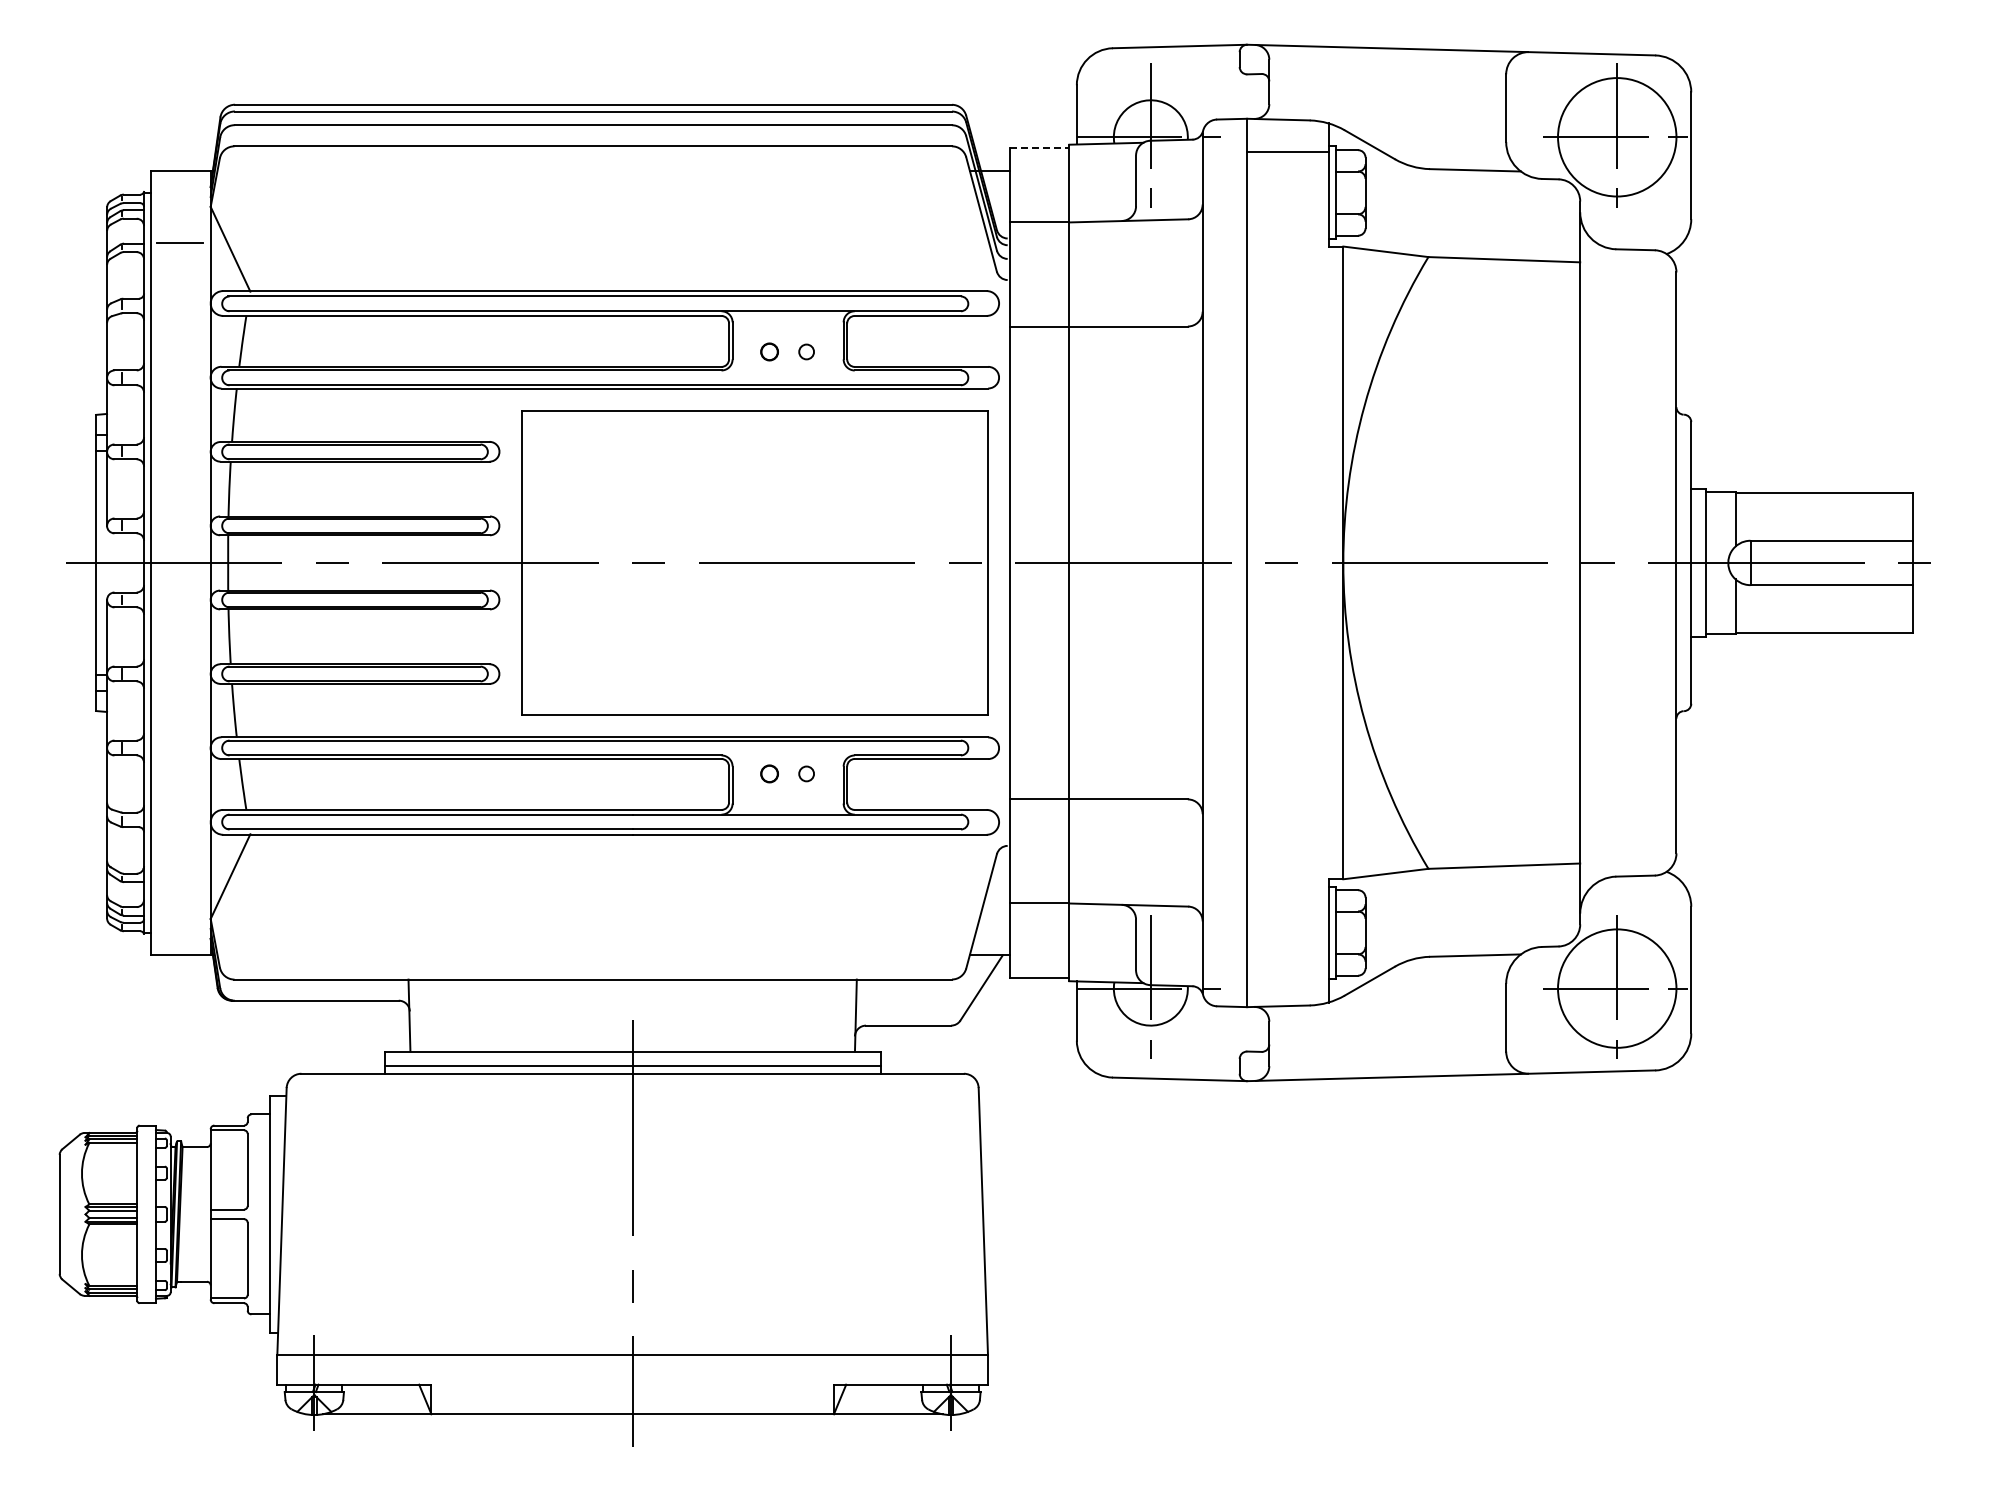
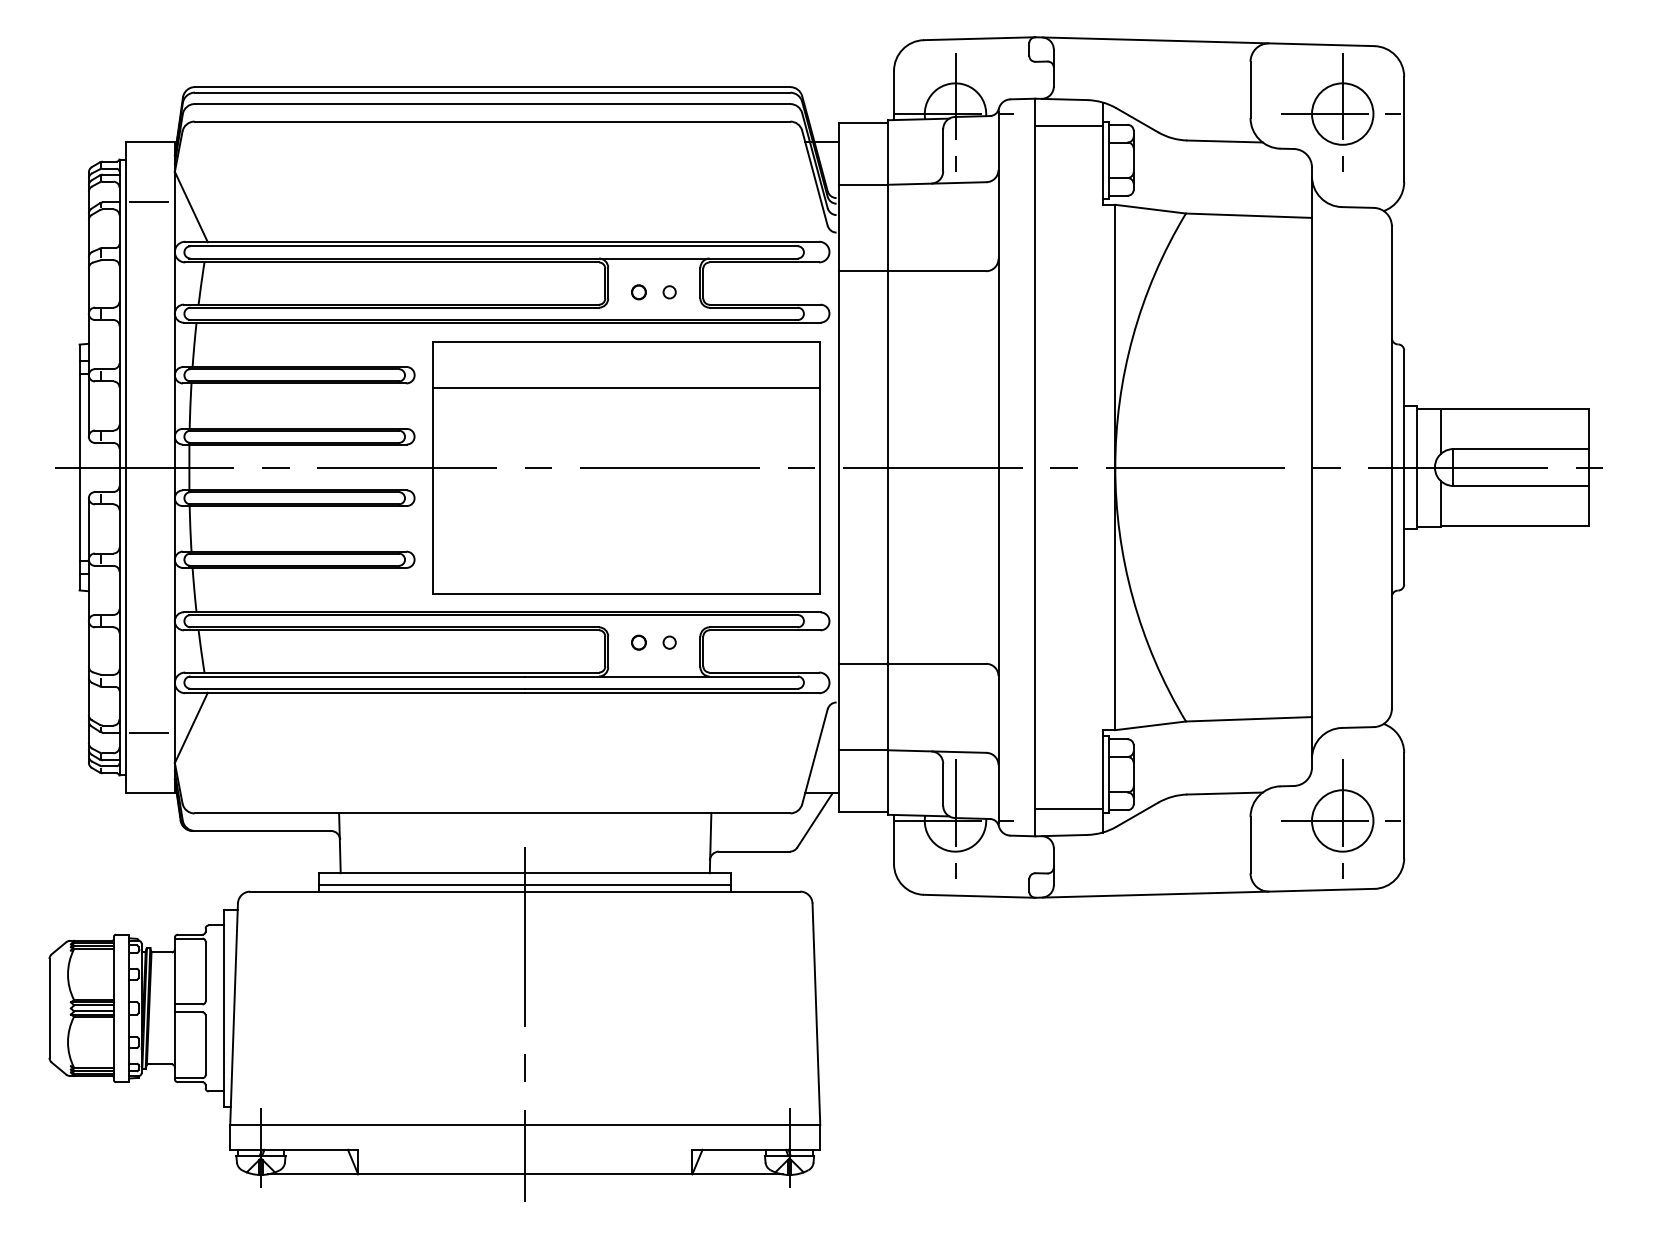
circle: (1617, 137) -> (1342, 114), size x0.62
line: (1039, 148) -> (863, 123), dashed -> solid
line: (754, 466) -> (626, 387), added
line: (179, 882) -> (148, 732), added
line: (1287, 973) -> (1068, 808), added
circle: (1617, 988) -> (1342, 820), size x0.62

